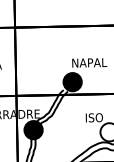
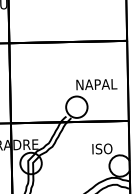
fill: (72, 81) -> (76, 106), removed
fill: (33, 130) -> (30, 163), removed

